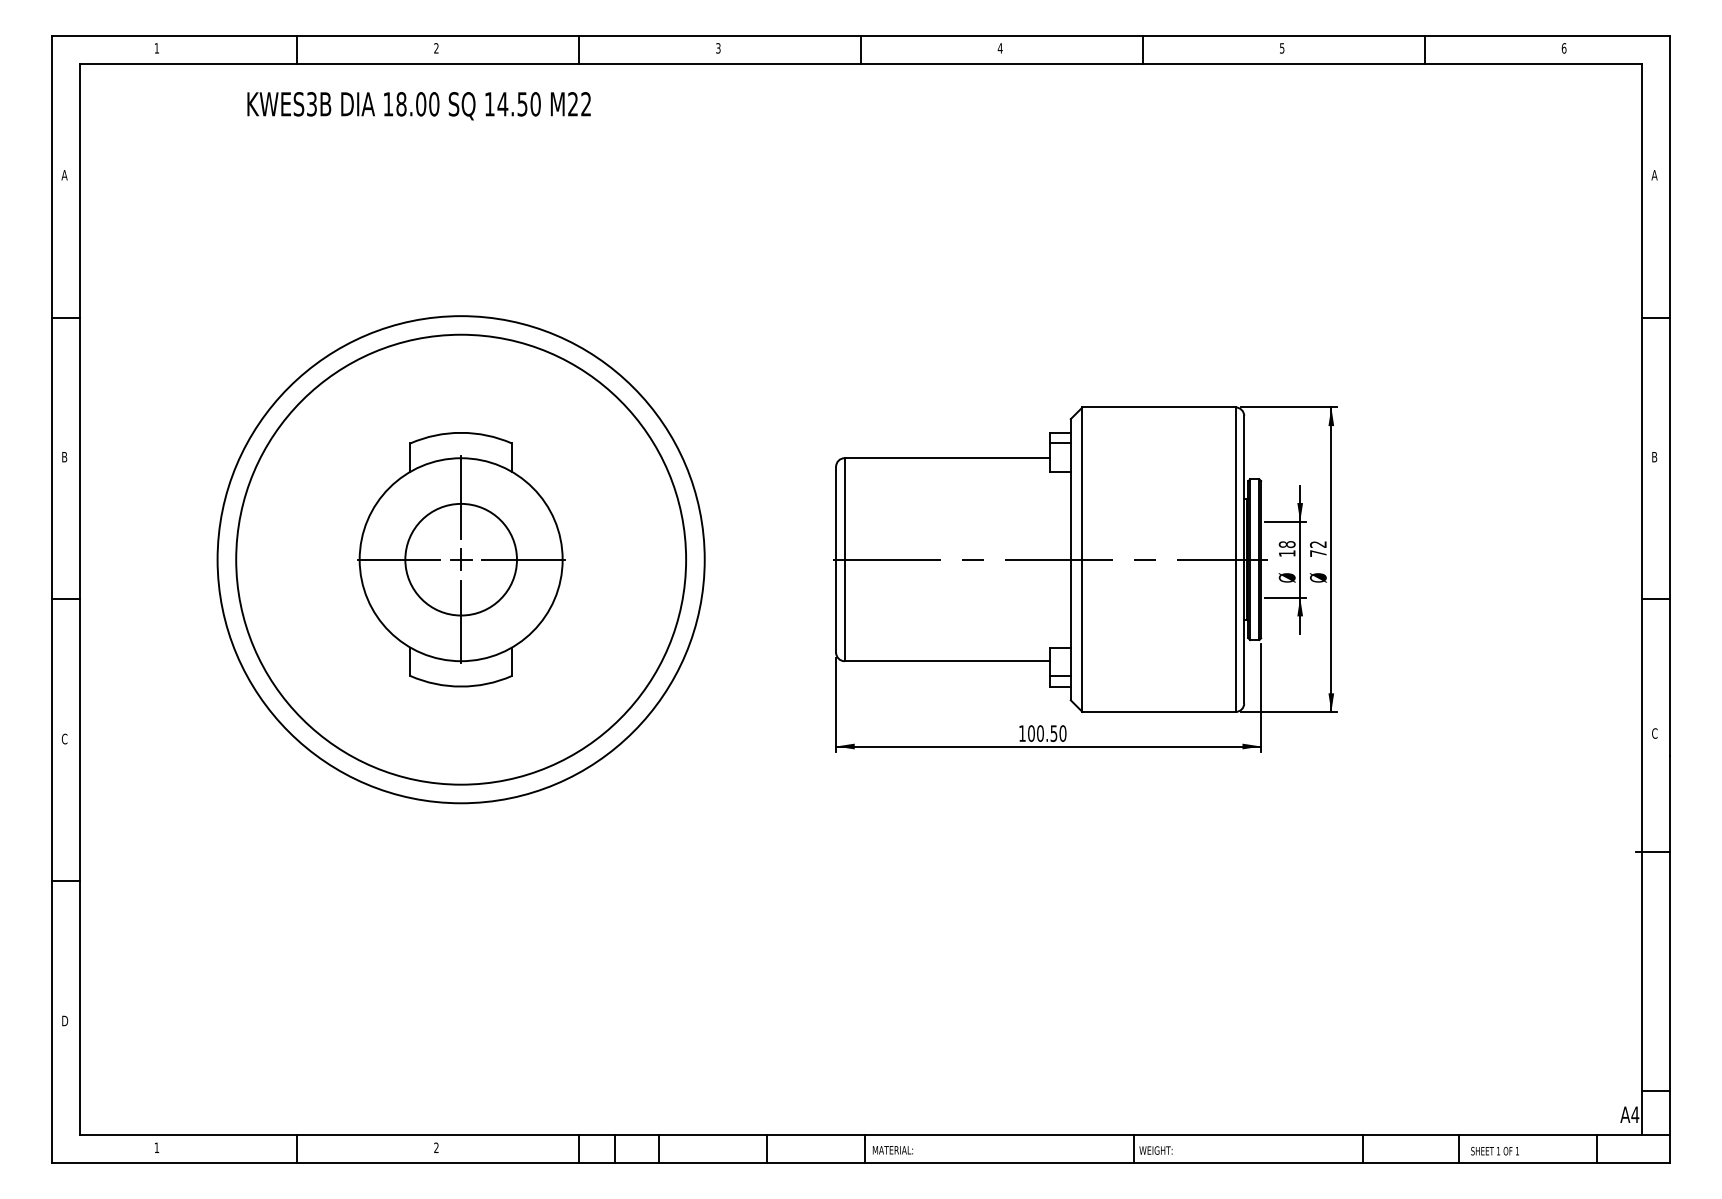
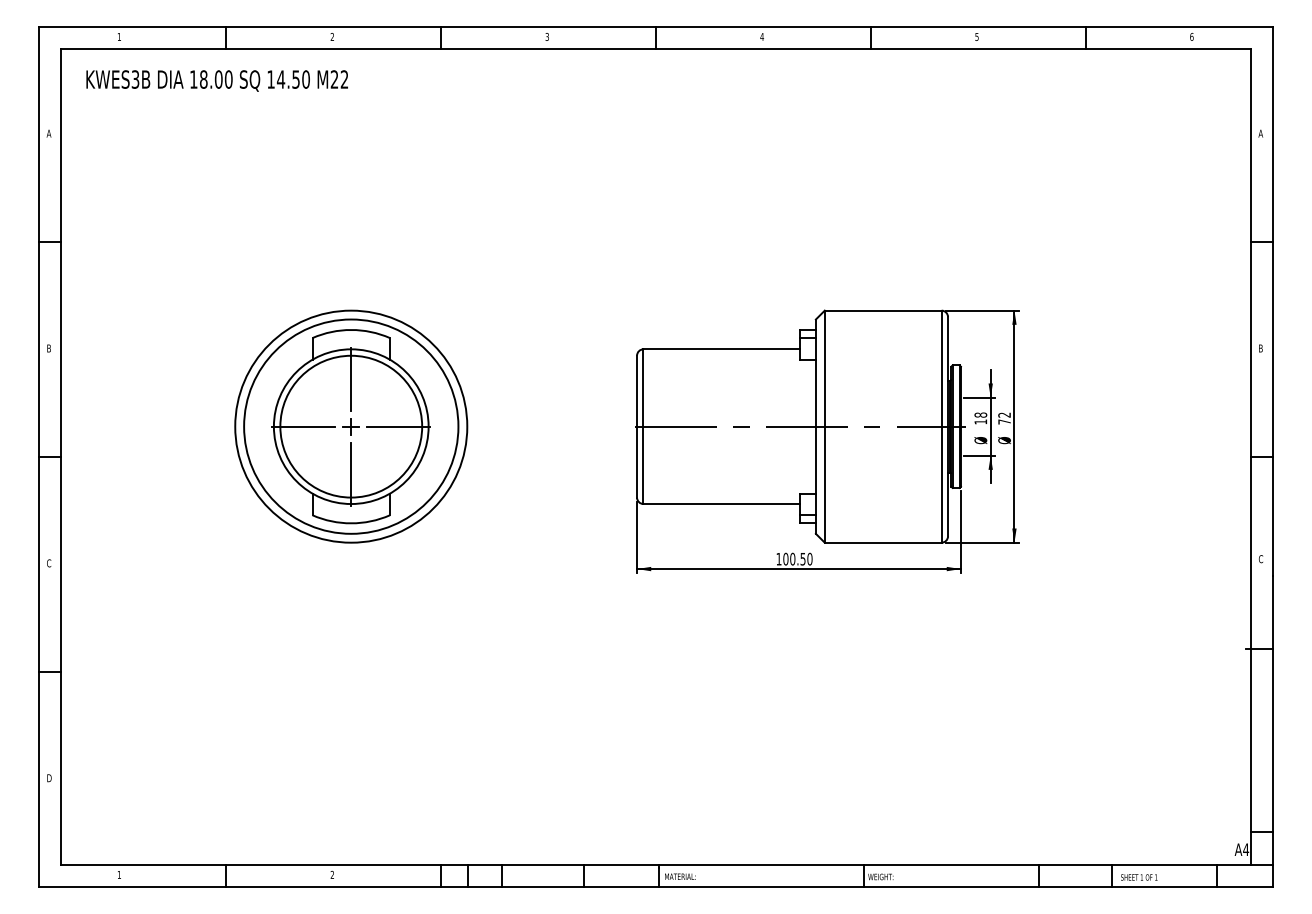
text: (418, 105) -> (216, 80), moved
circle: (461, 559) -> (351, 426), size x0.62
circle: (461, 559) -> (351, 426), size x0.62
circle: (461, 559) -> (351, 426), size x1.67

